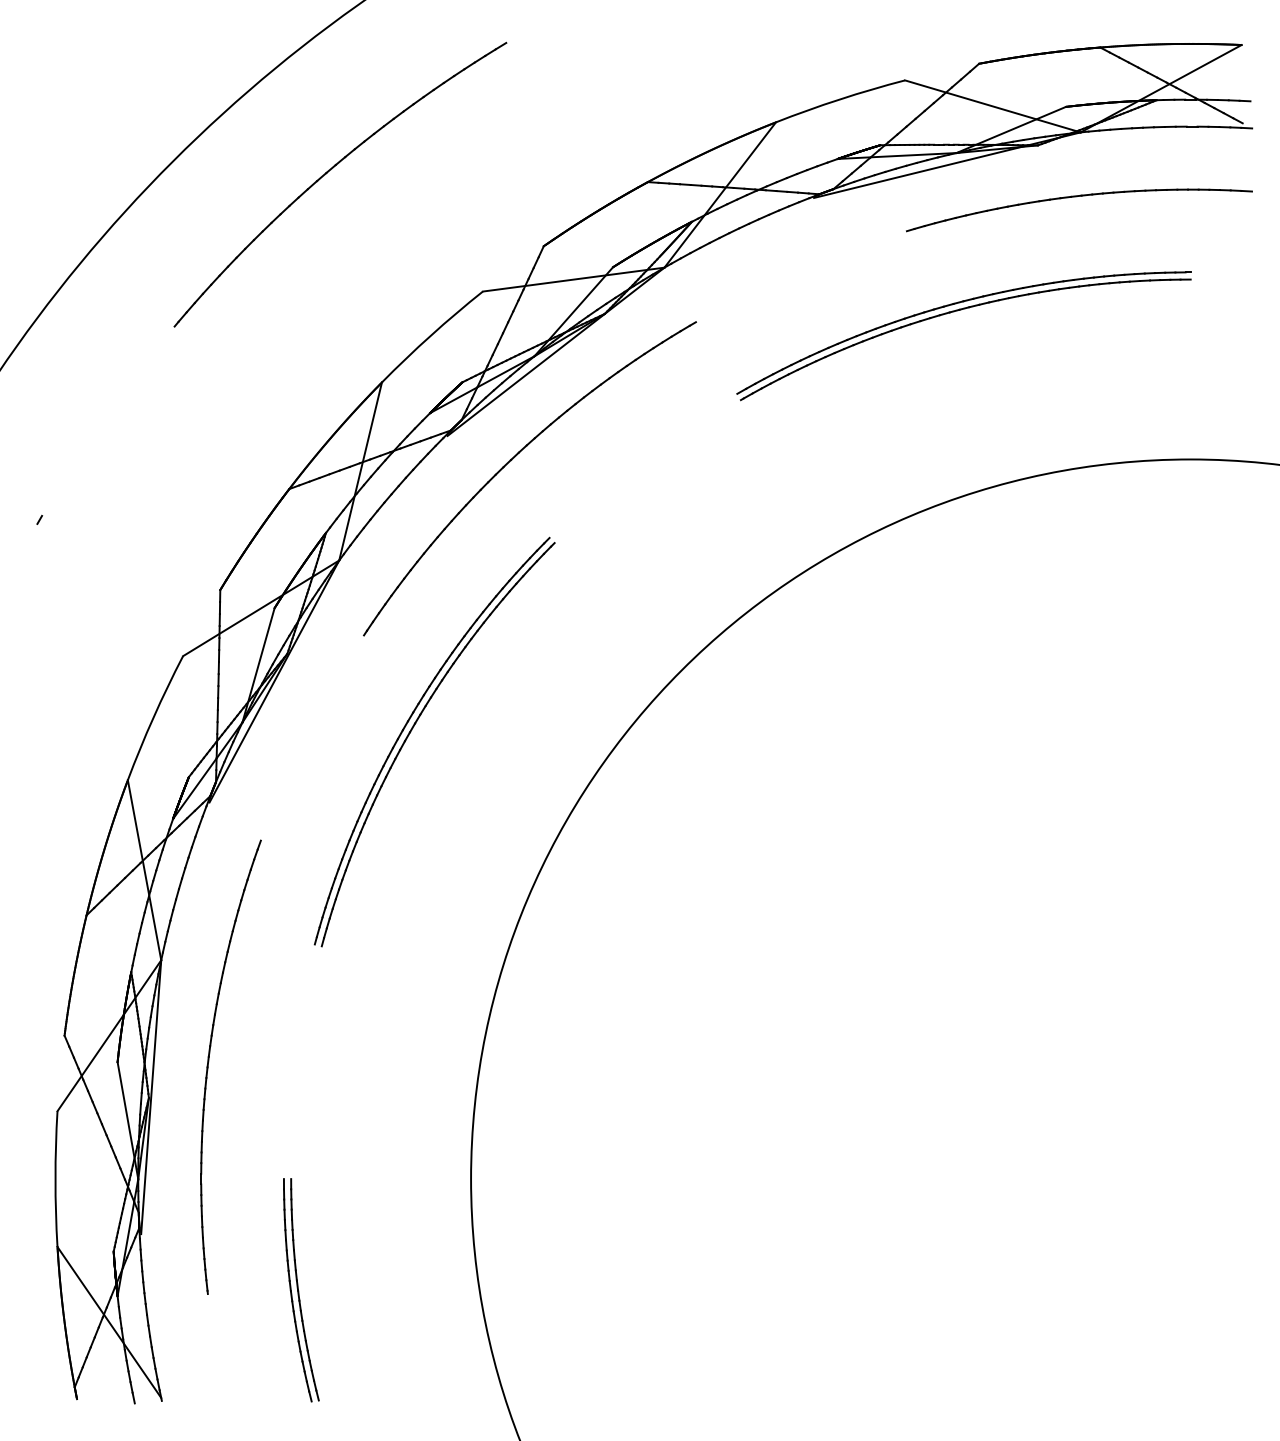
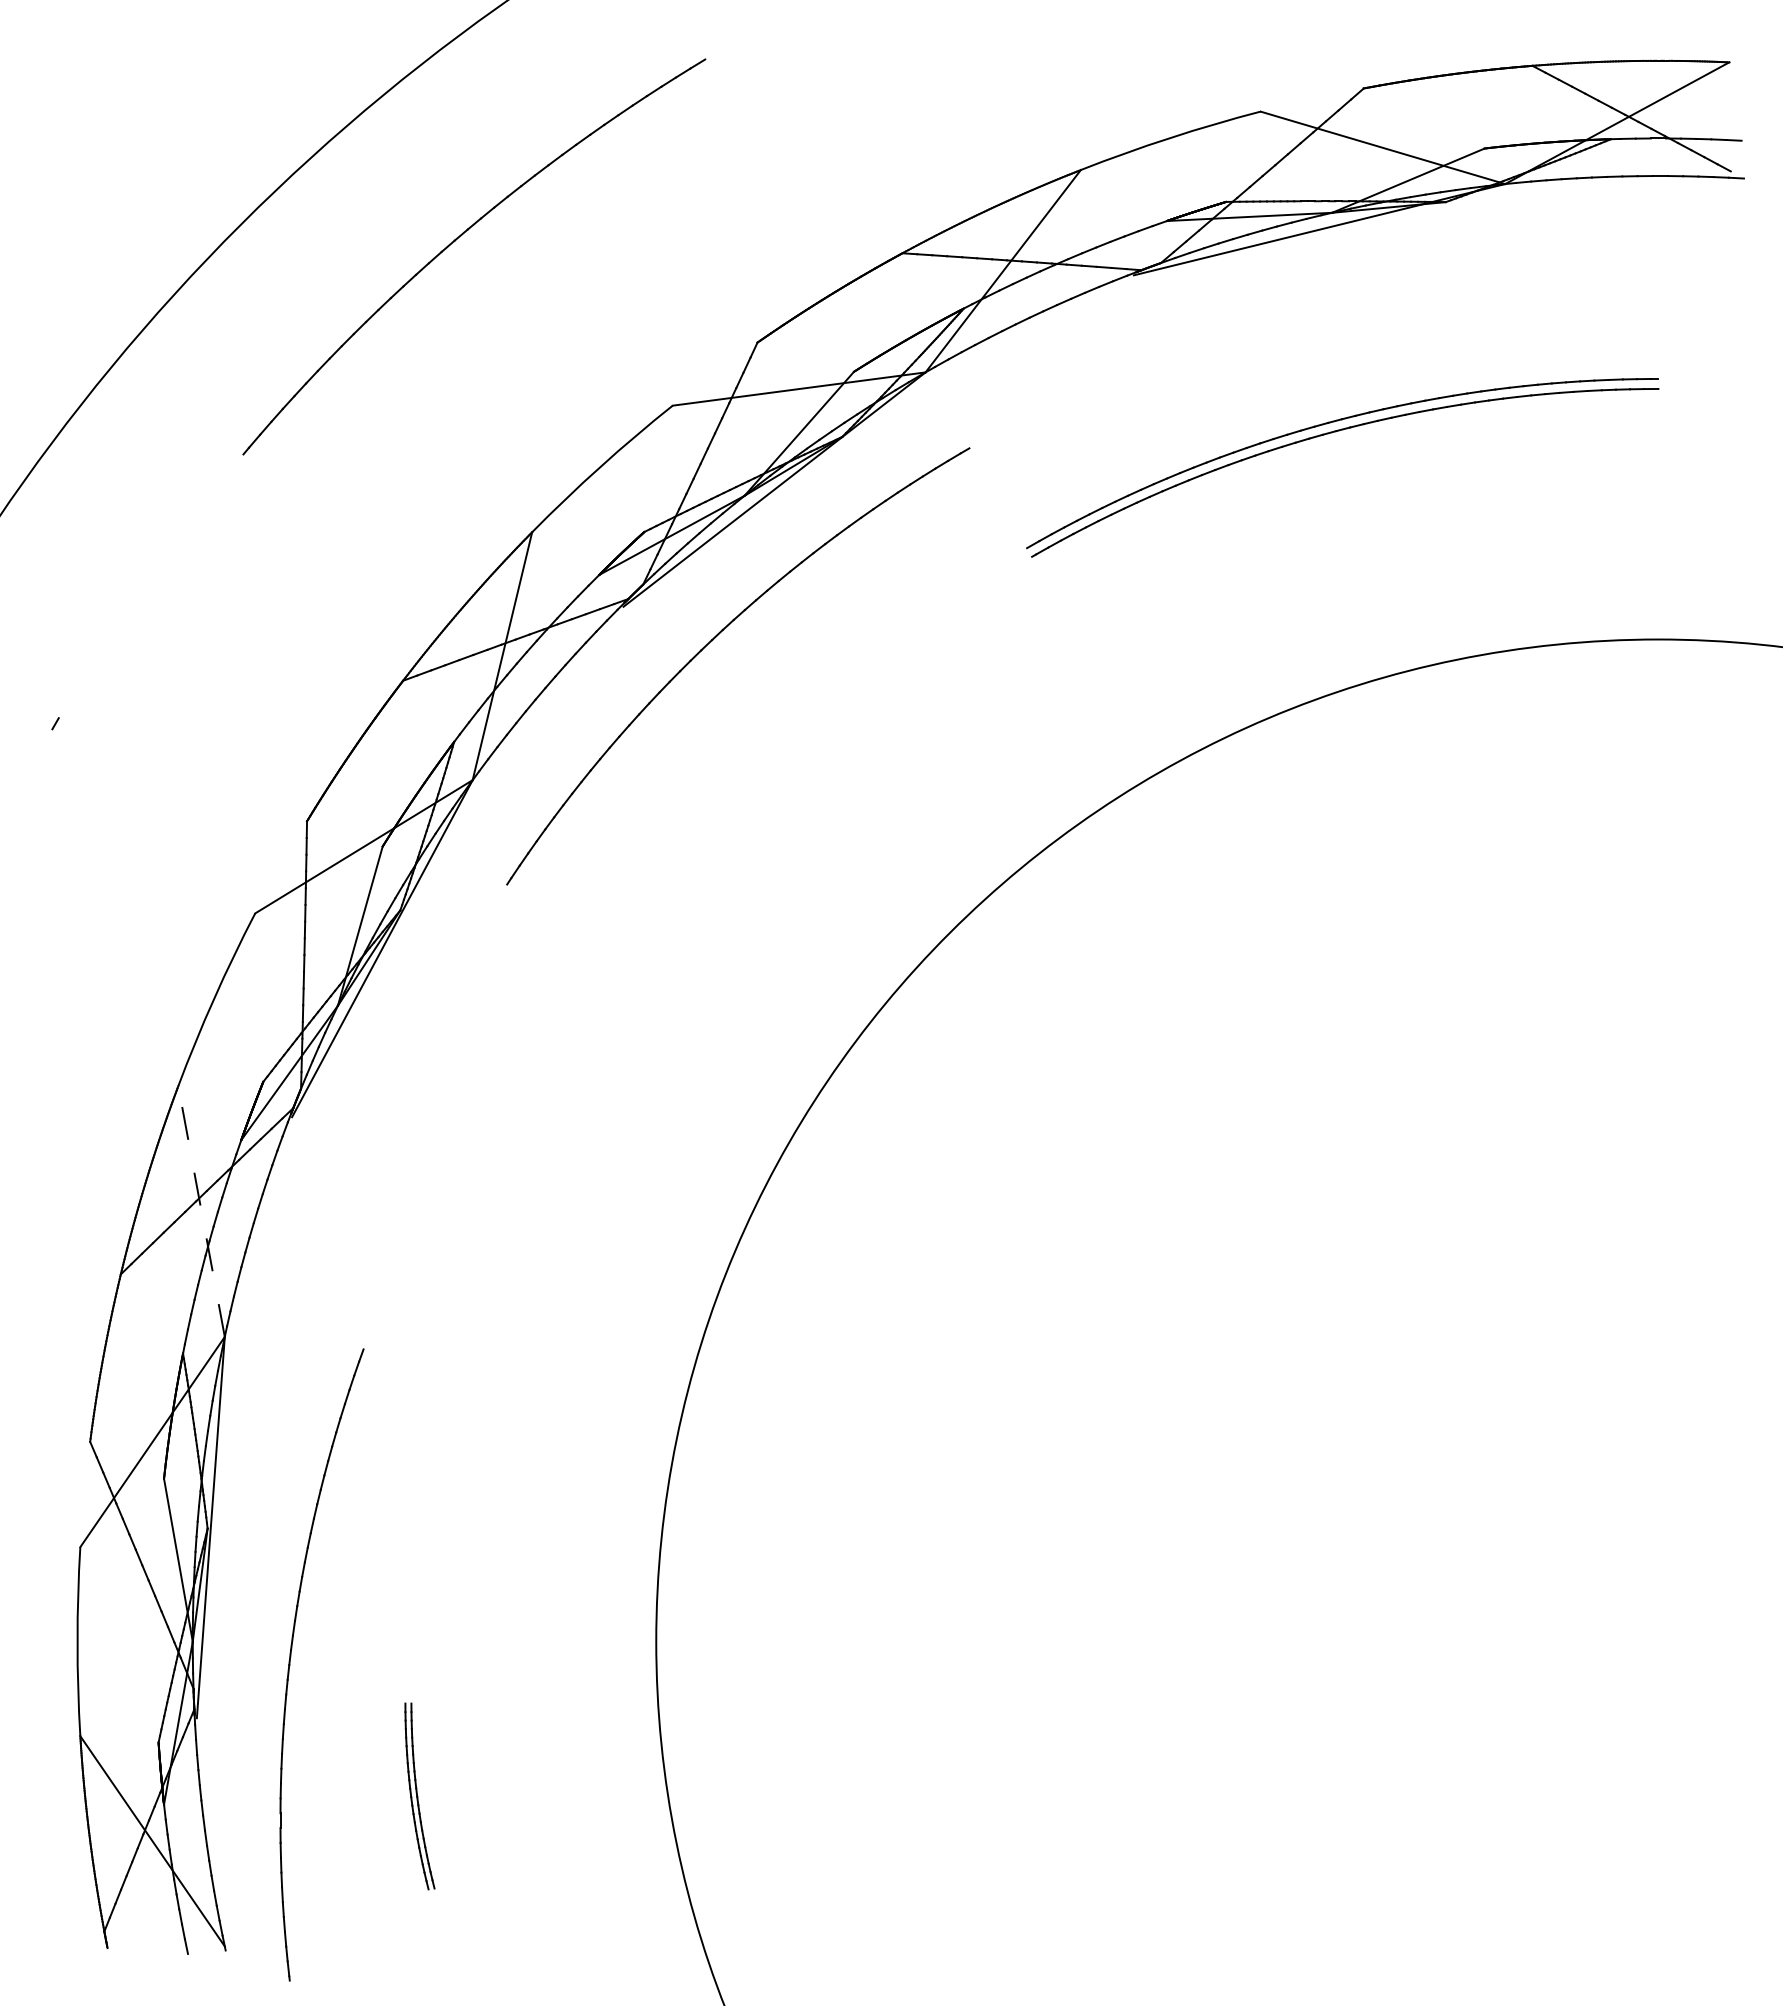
part: (1075, 197) -> (1497, 274), removed
part: (413, 728) -> (575, 1014), removed
line: (144, 870) -> (201, 1211), solid -> dashed
part: (209, 1061) -> (291, 1657), moved
part: (301, 1290) -> (419, 1796), size x0.6

